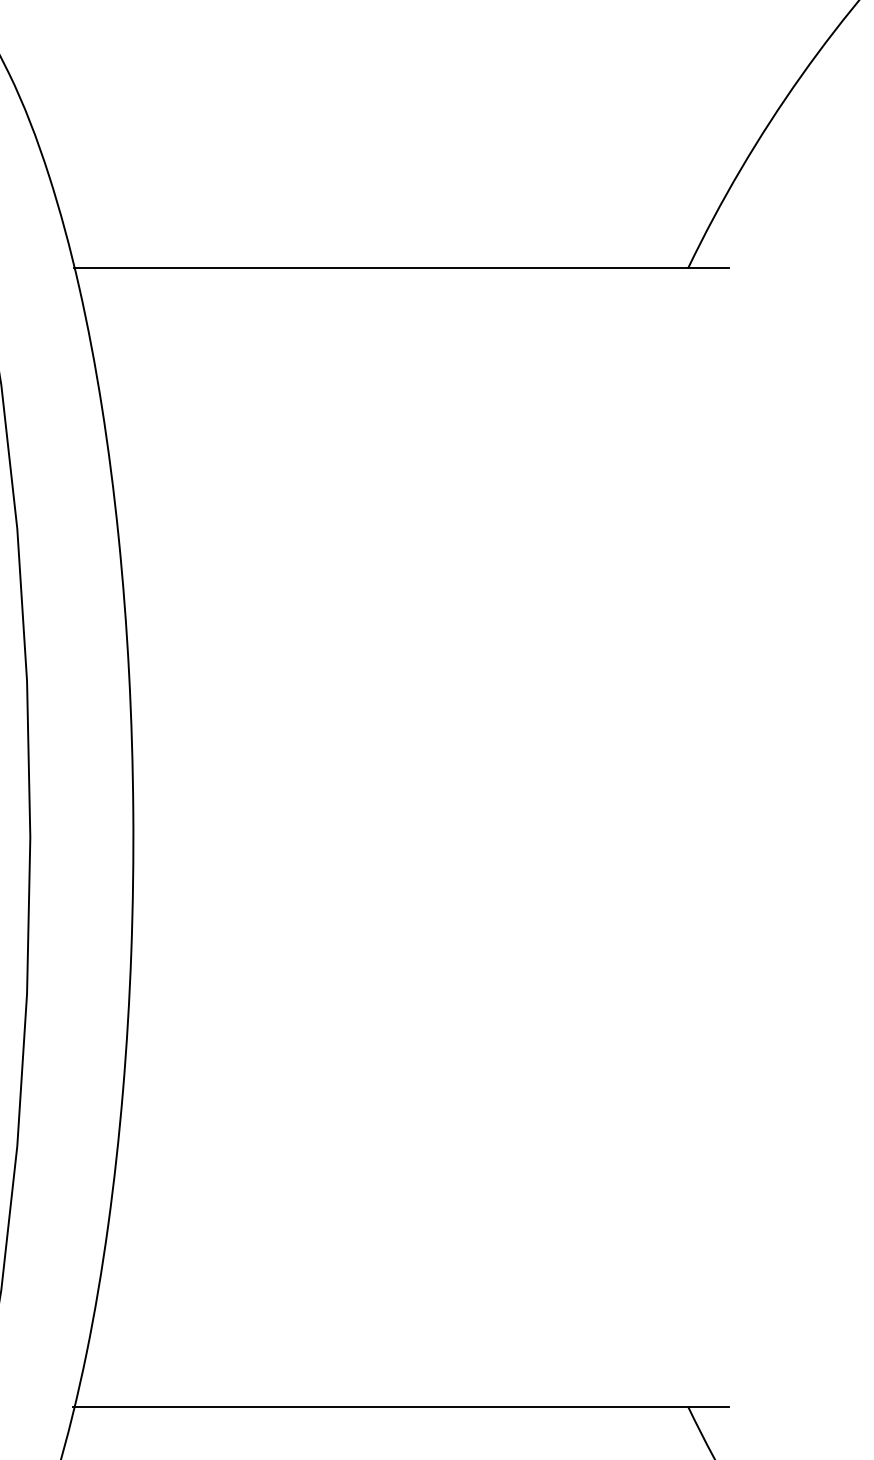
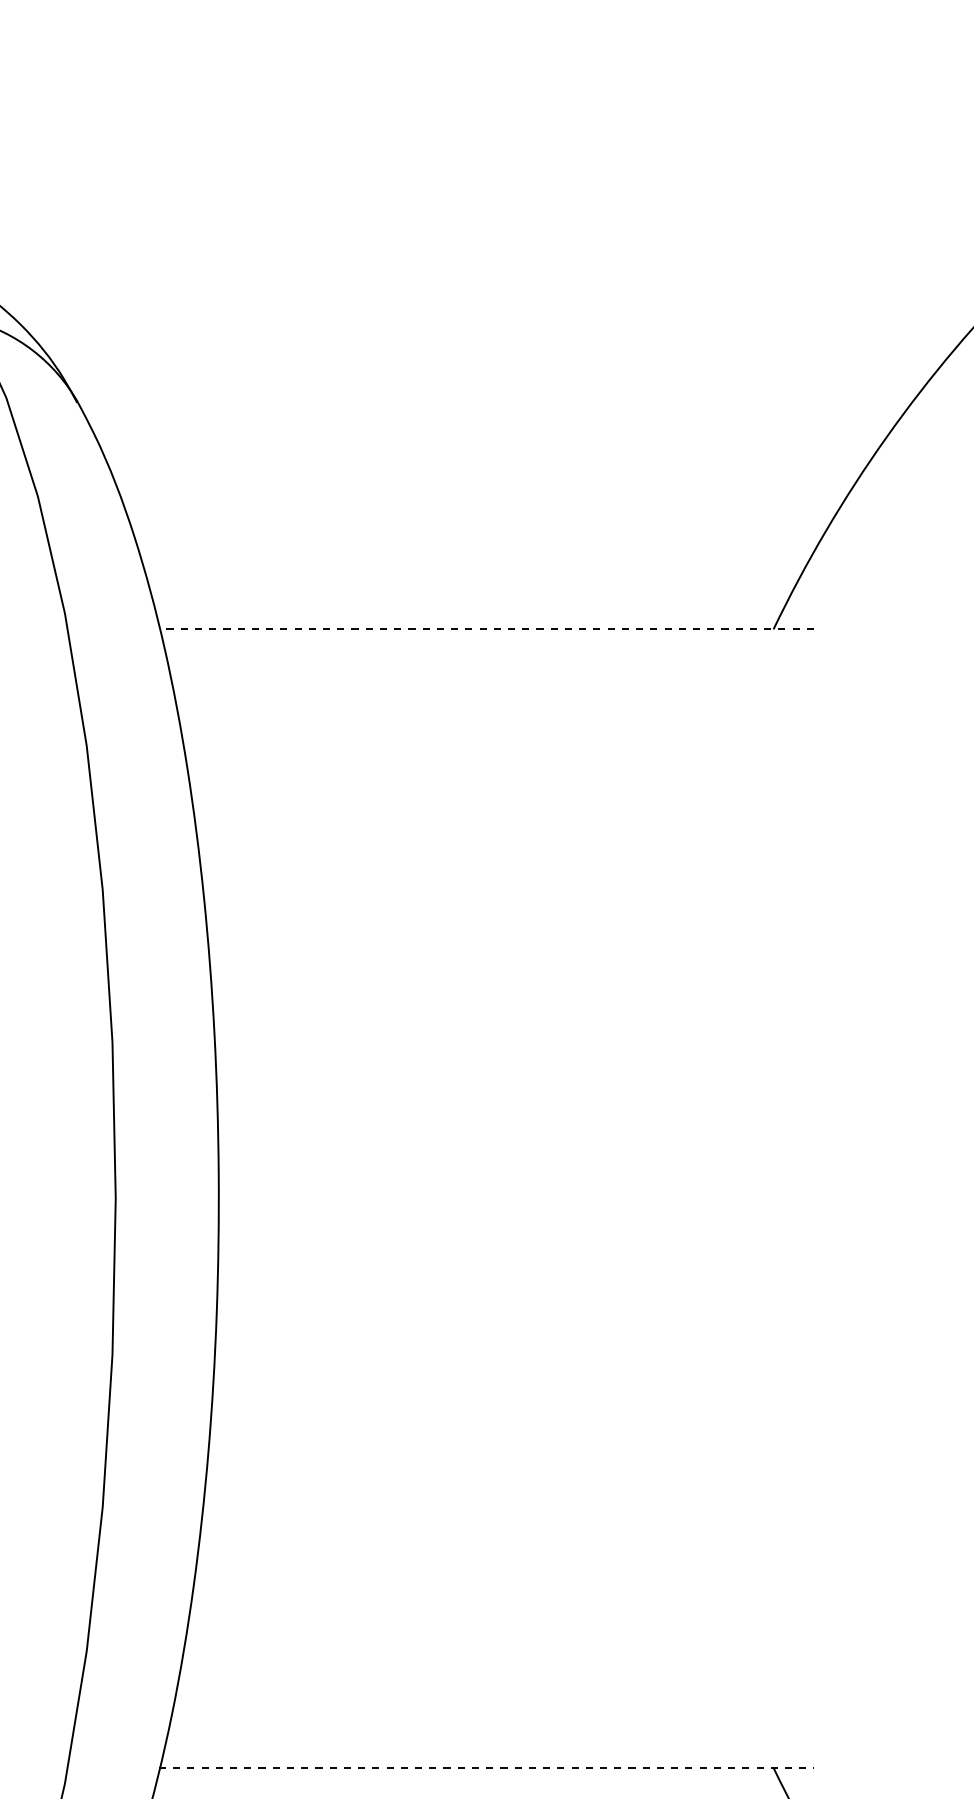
line: (401, 268) -> (486, 629), solid -> dashed
line: (401, 1406) -> (486, 1767), solid -> dashed

